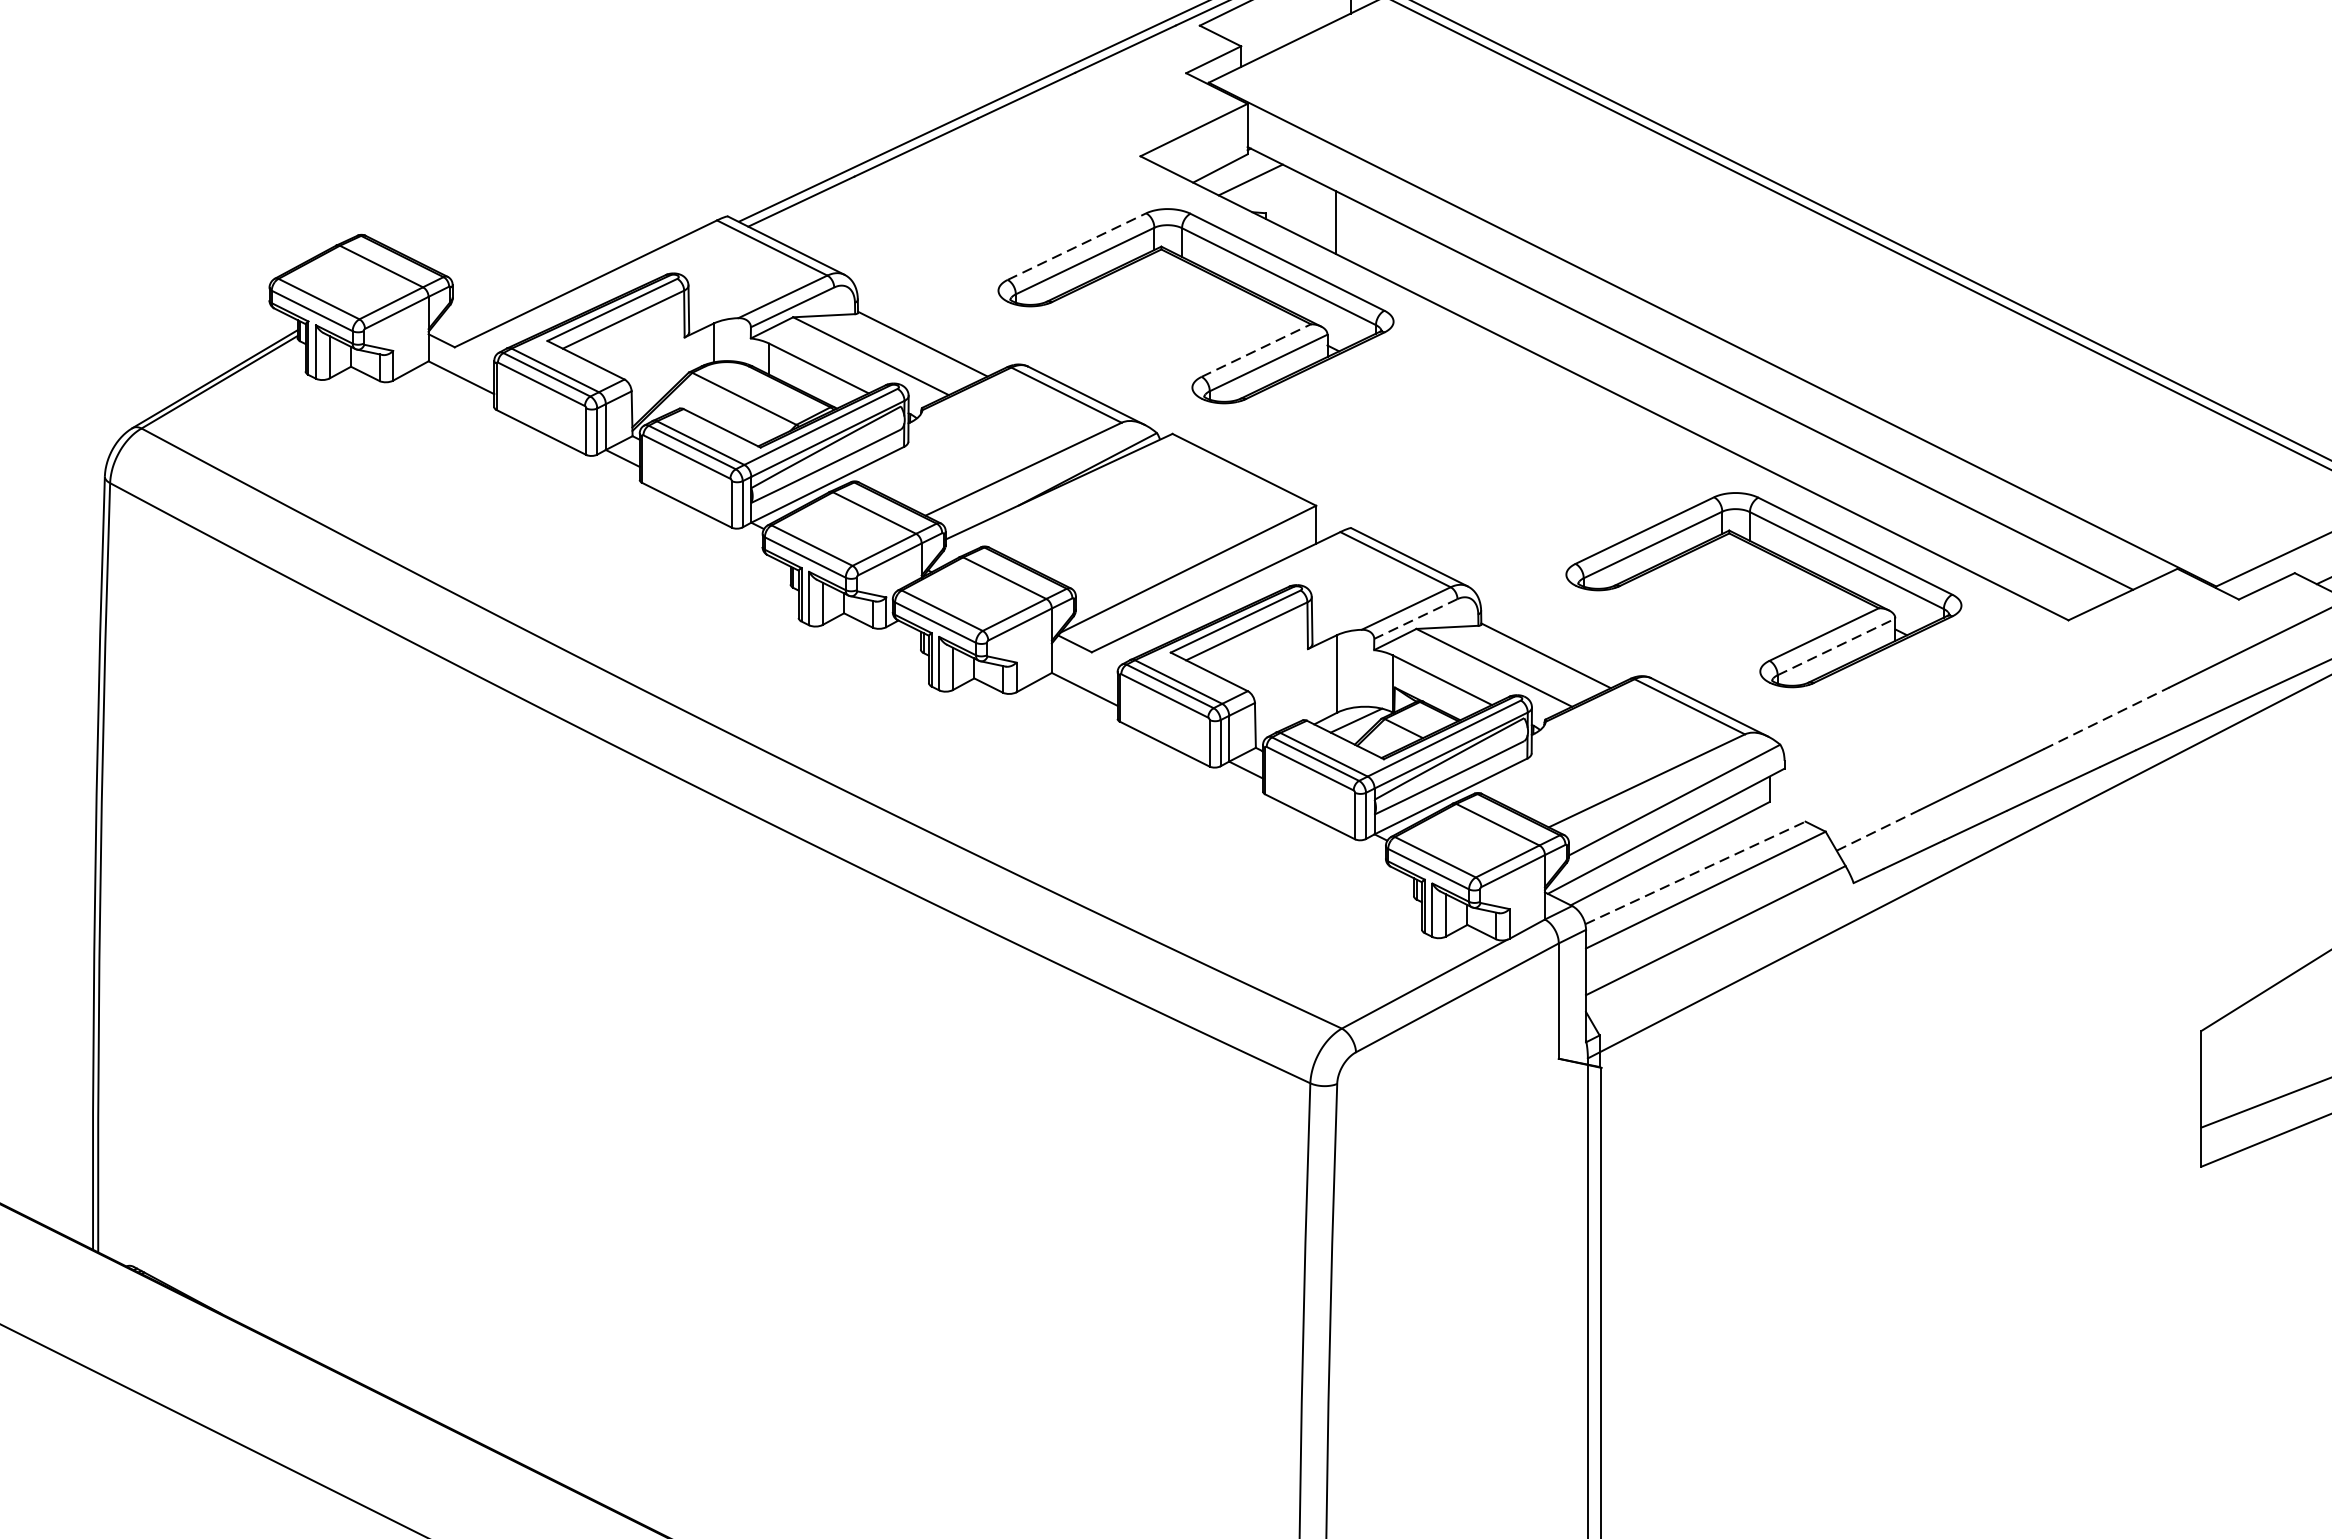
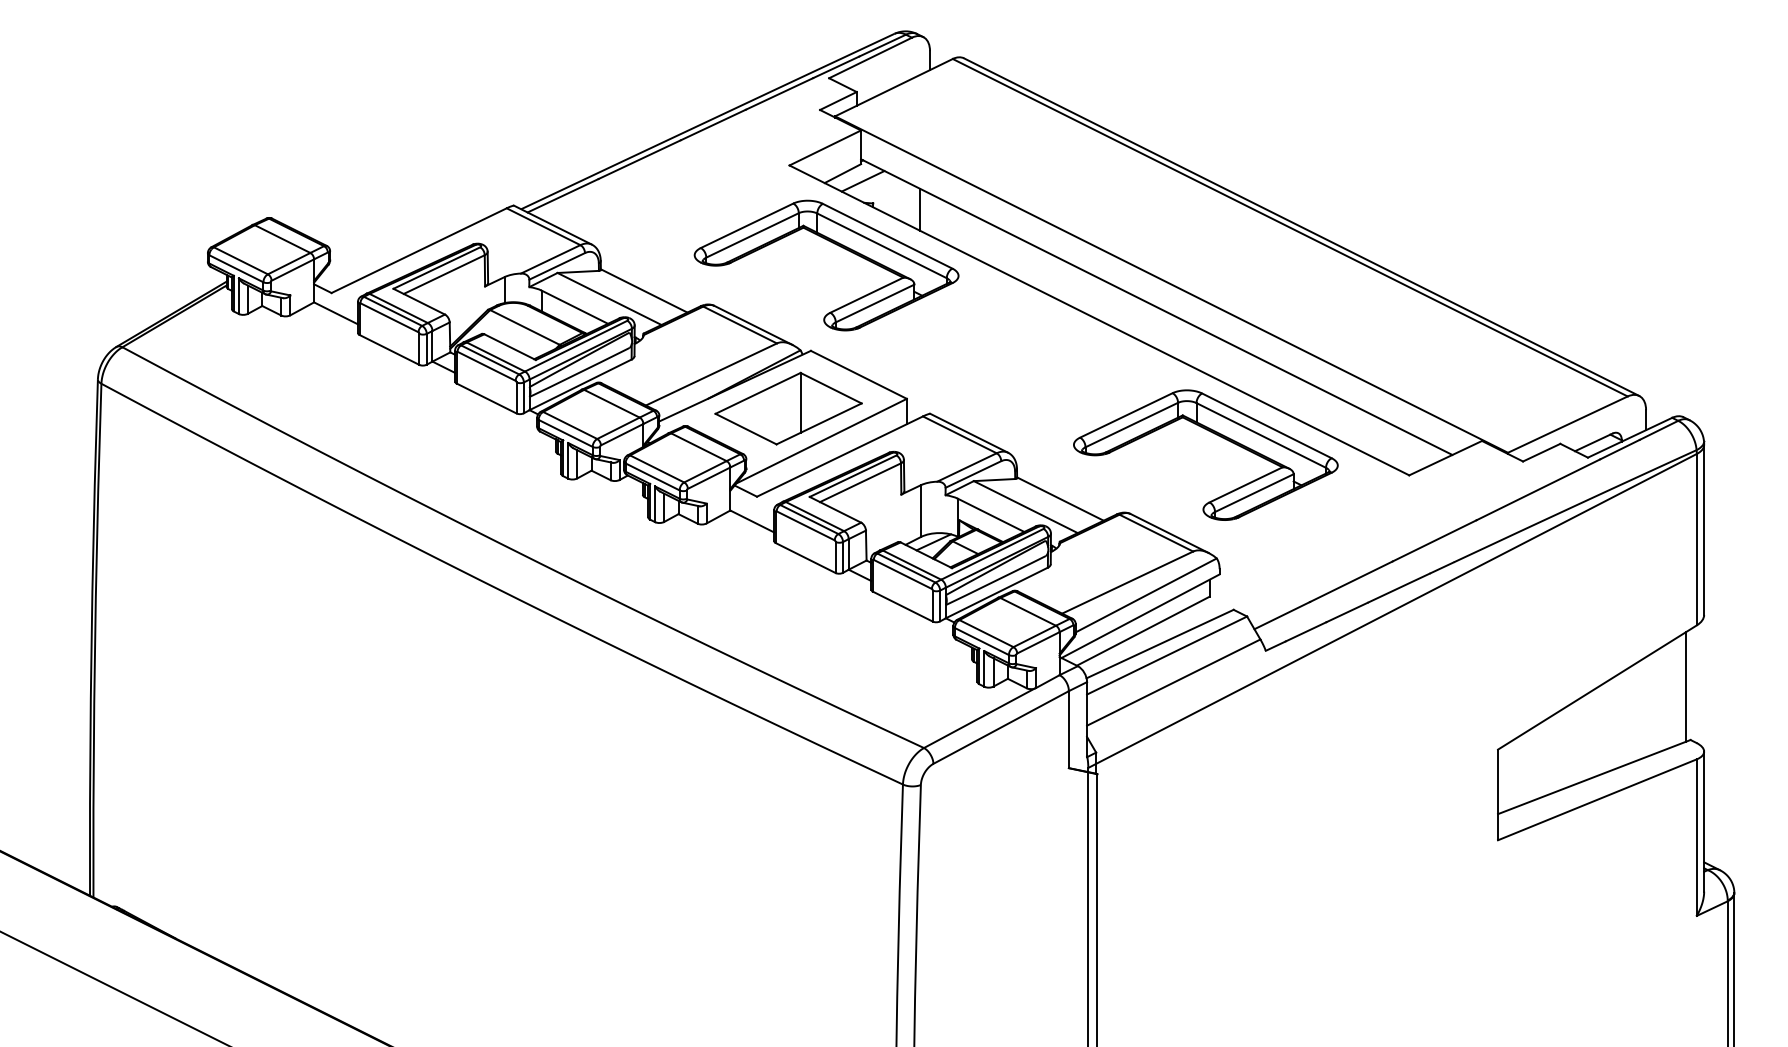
line: (1077, 246) -> (747, 225), dashed -> solid
line: (1255, 350) -> (866, 295), dashed -> solid
part: (1138, 520) -> (788, 408), added
line: (1415, 619) -> (973, 474), dashed -> solid
line: (1836, 647) -> (1254, 493), dashed -> solid
line: (2106, 717) -> (1434, 540), dashed -> solid
line: (1878, 830) -> (1282, 615), dashed -> solid
line: (1695, 872) -> (1160, 643), dashed -> solid

